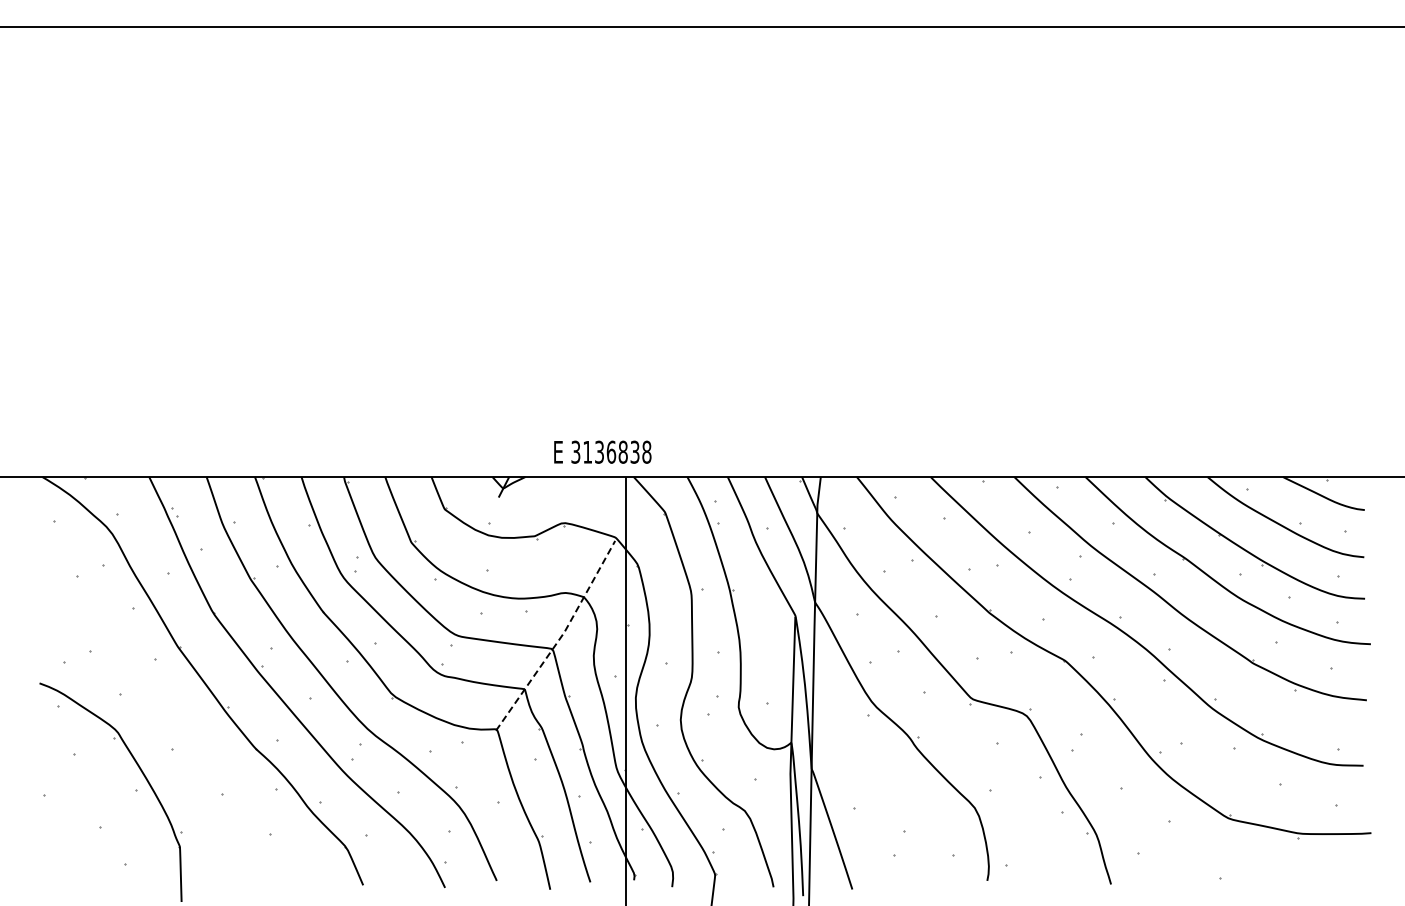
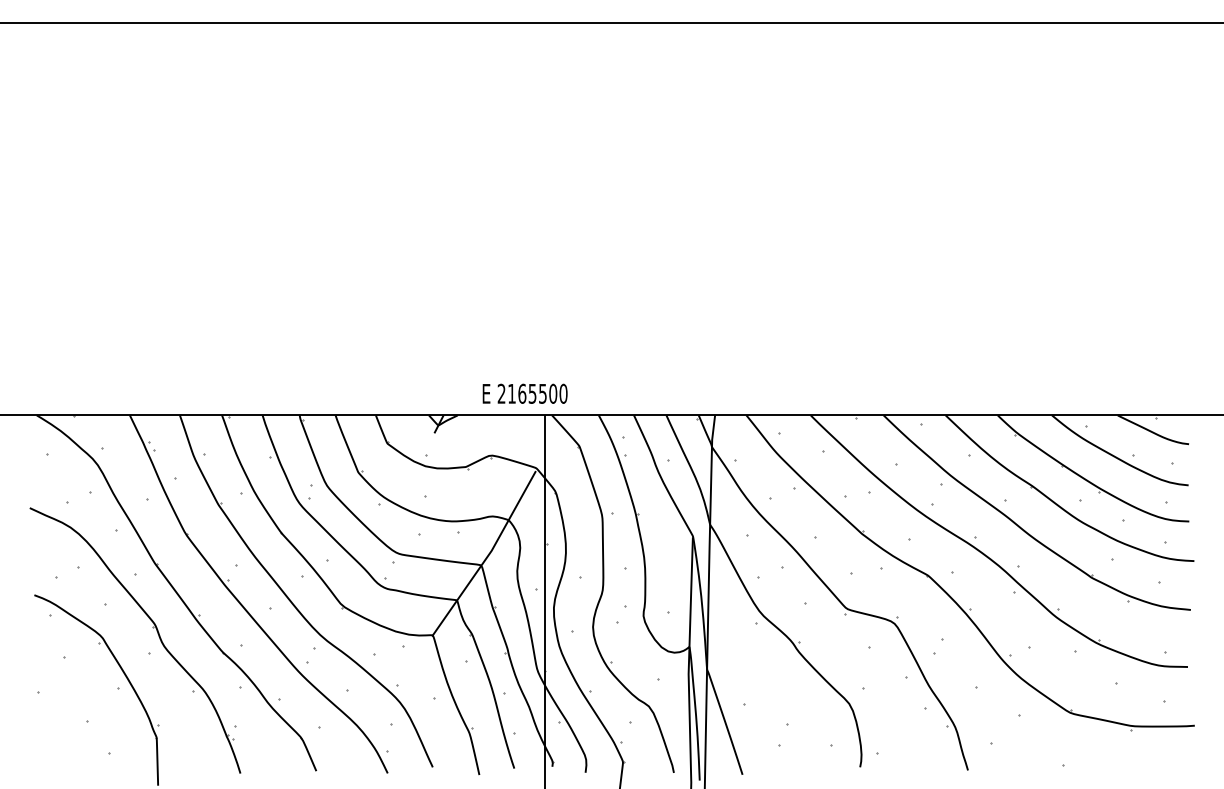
text: (611, 451) -> (532, 393), 3136838 -> 2165500
line: (560, 638) -> (488, 556), dashed -> solid
part: (175, 720) -> (152, 627), added

